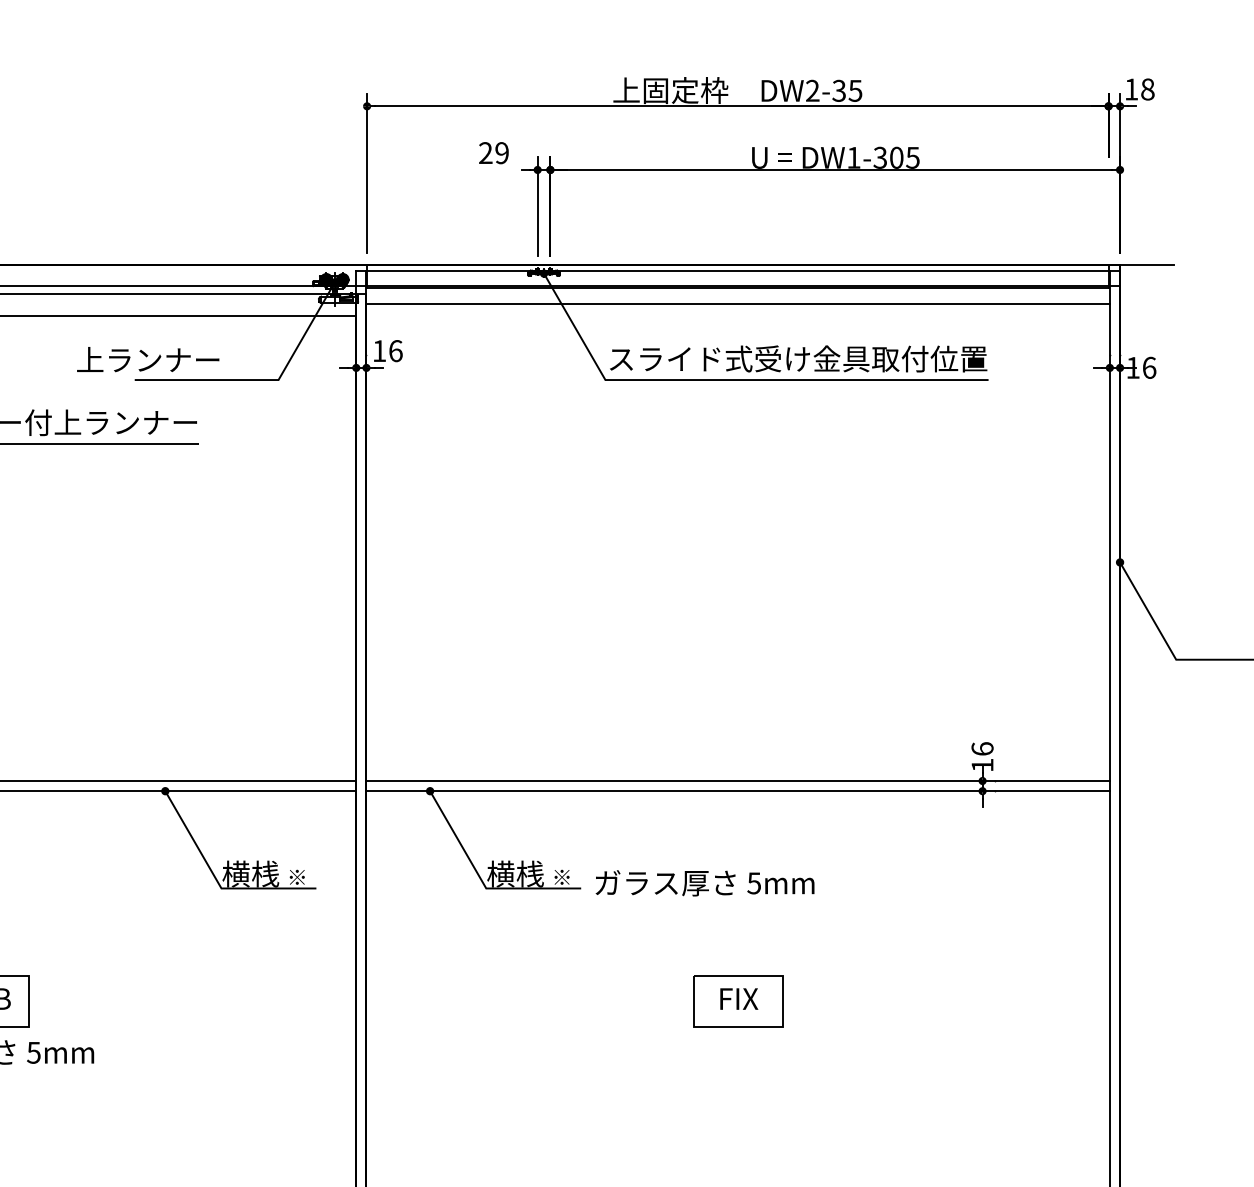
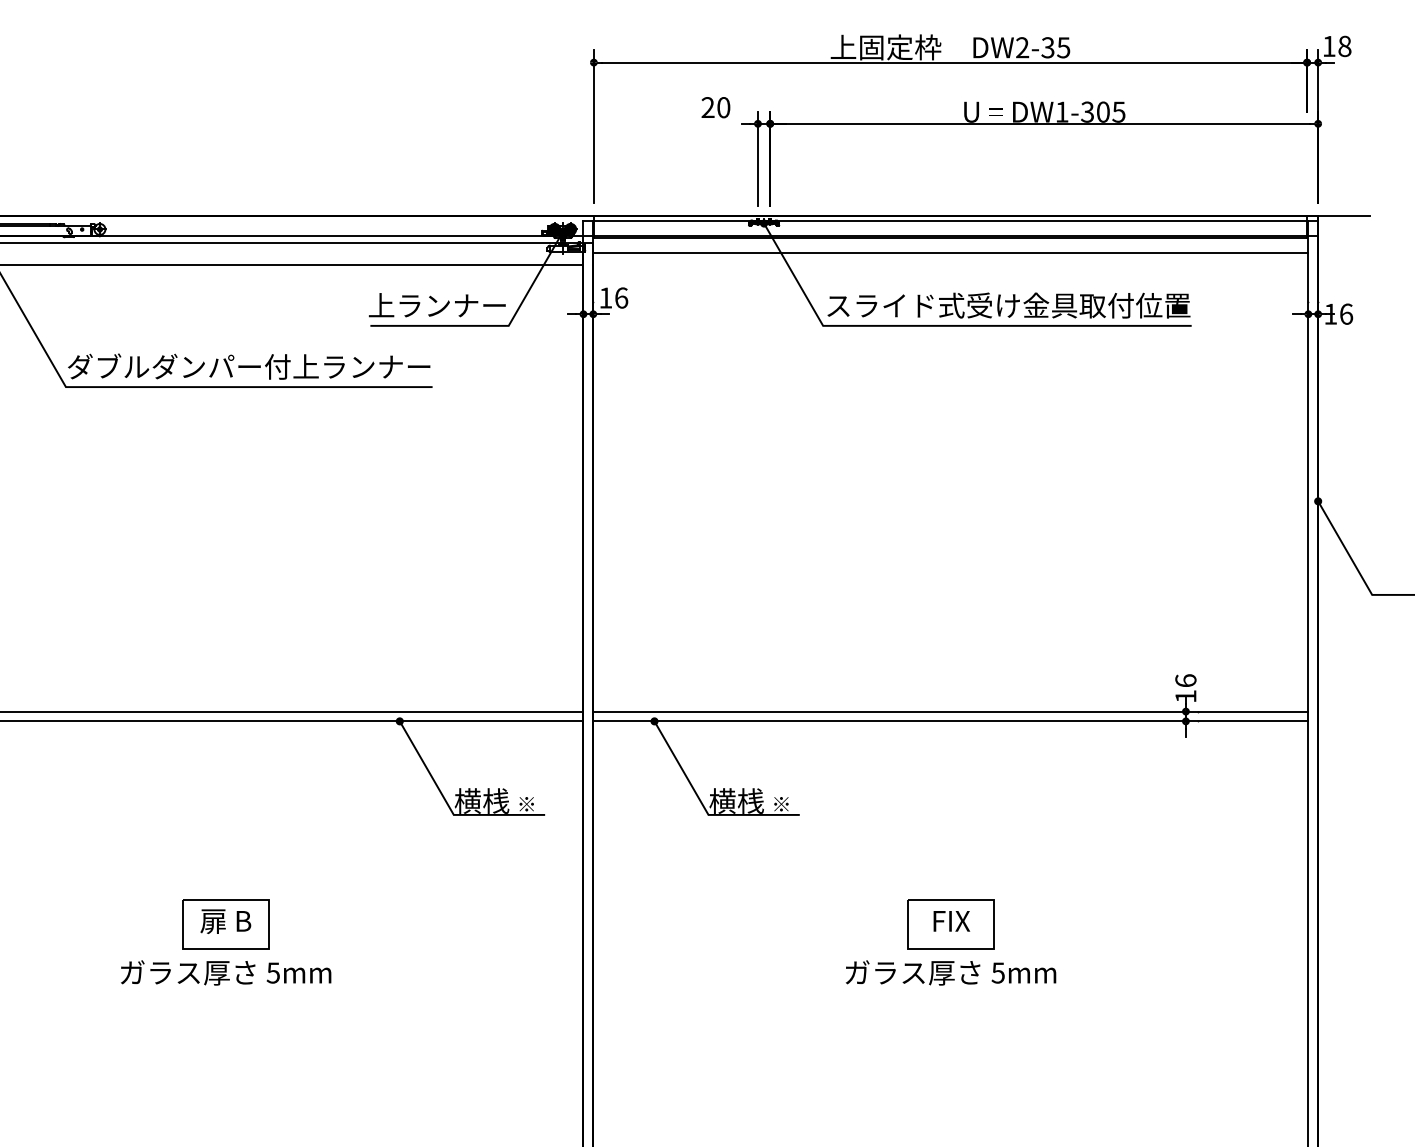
text: (501, 153) -> (723, 107), 29 -> 20
text: (148, 359) -> (437, 305), moved
text: (704, 882) -> (950, 972), moved

